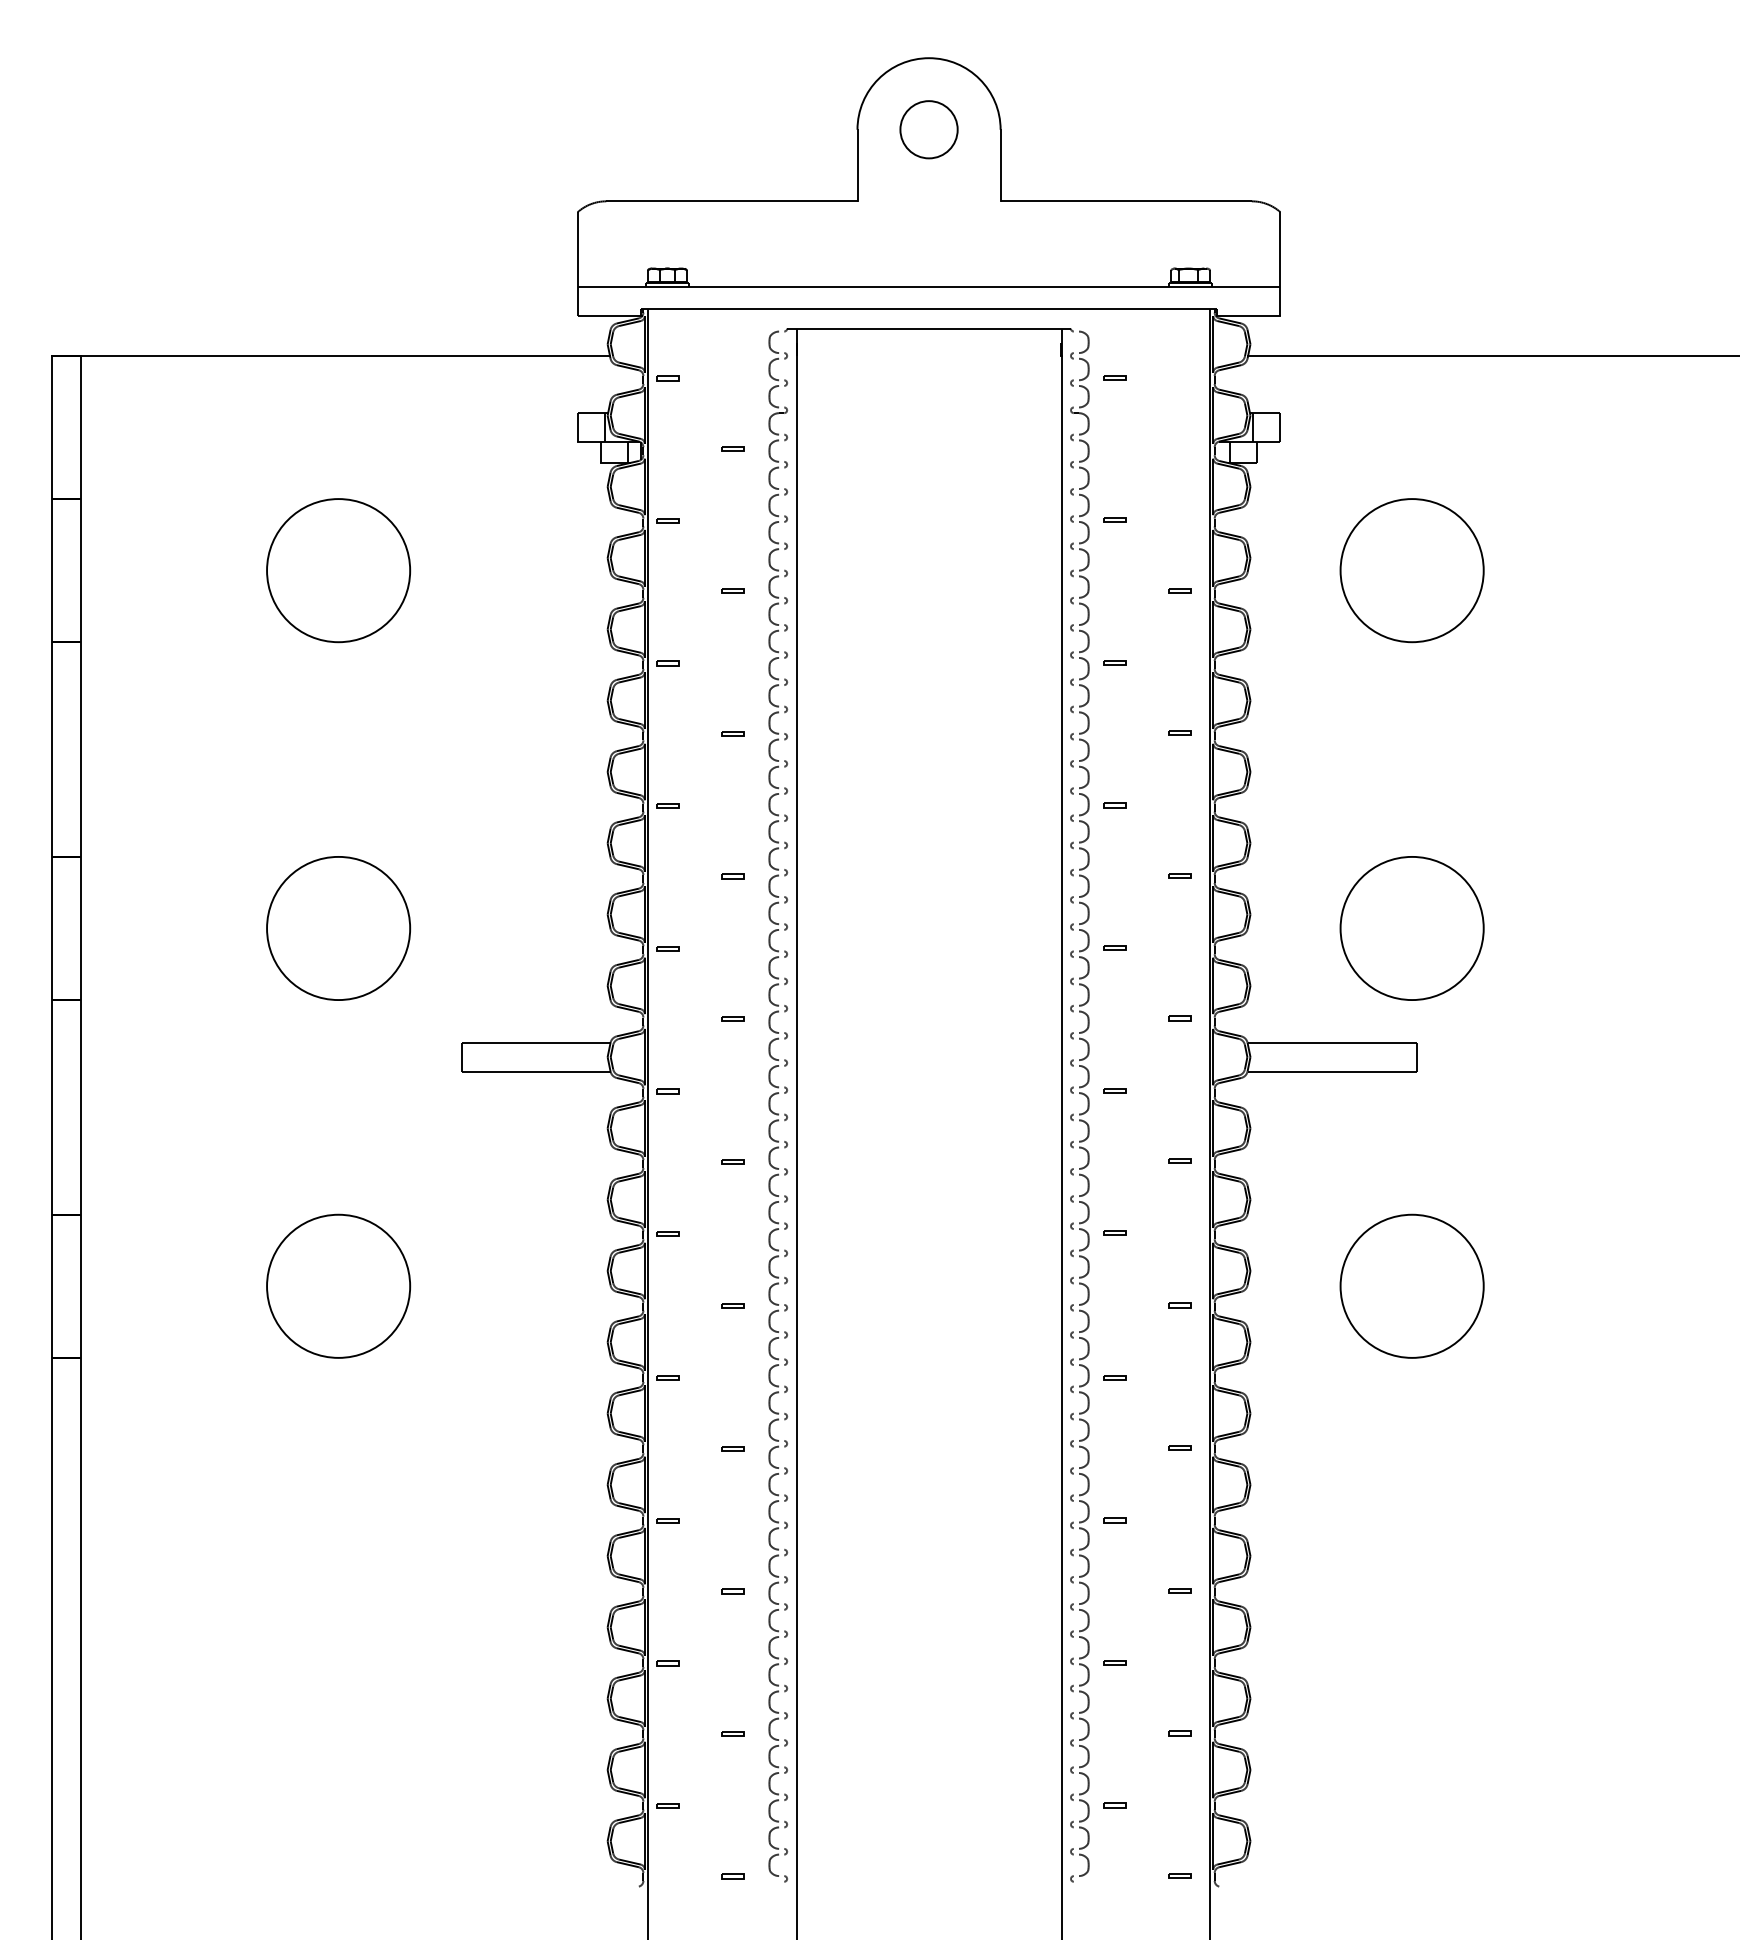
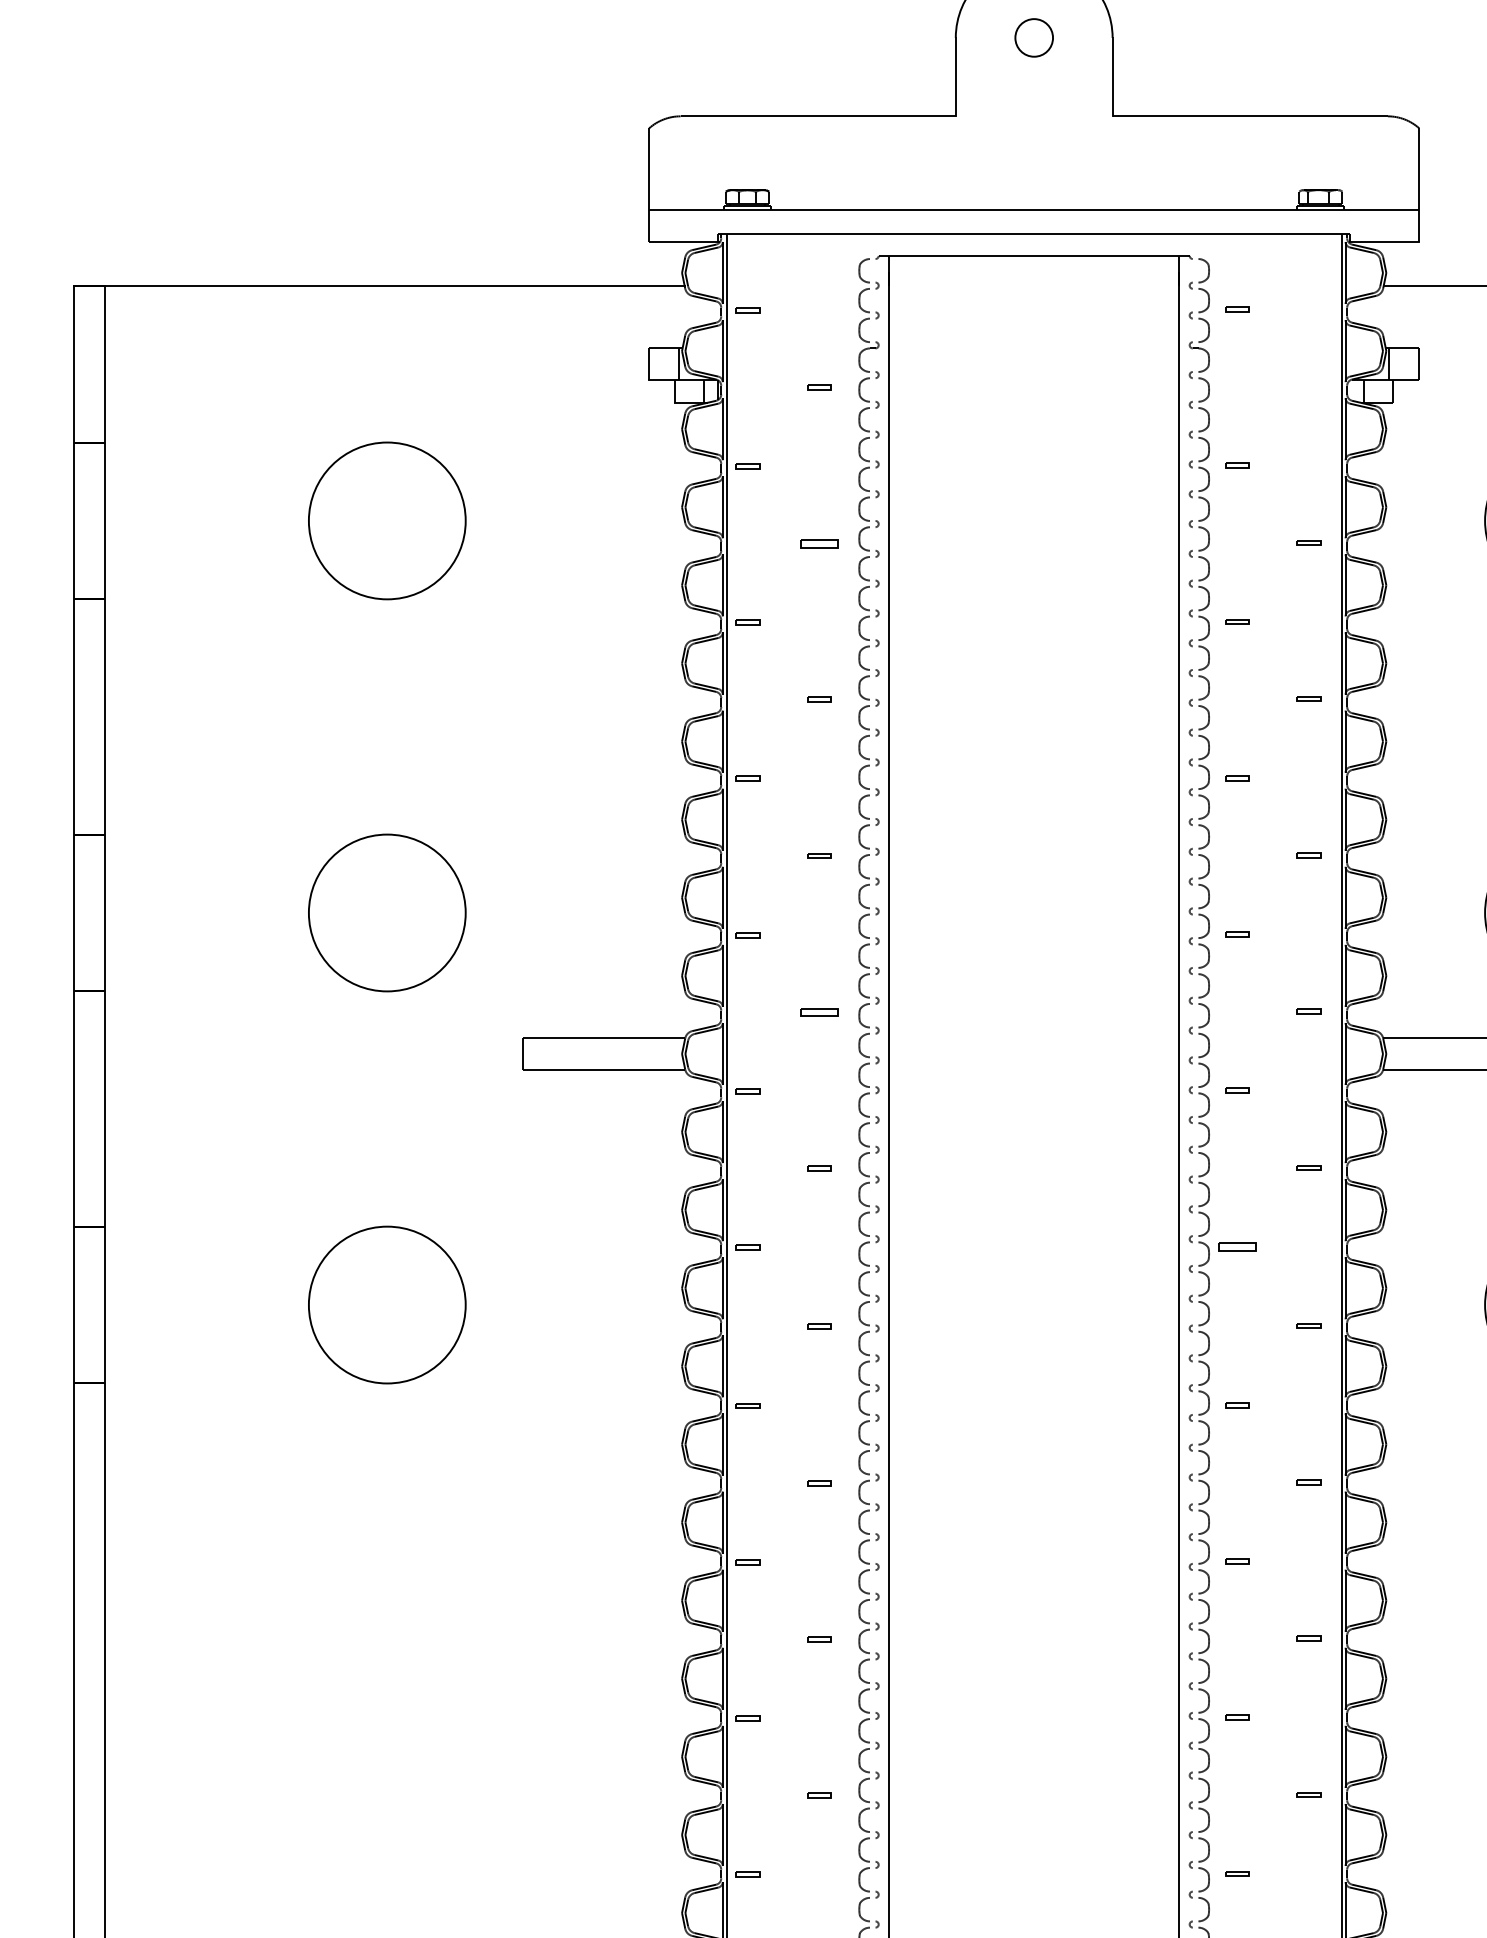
circle: (928, 129) -> (1033, 37), size x0.6
part: (732, 590) -> (818, 542), size x1.6
part: (732, 1018) -> (818, 1011), size x1.6
part: (1114, 1232) -> (1237, 1246), size x1.6

